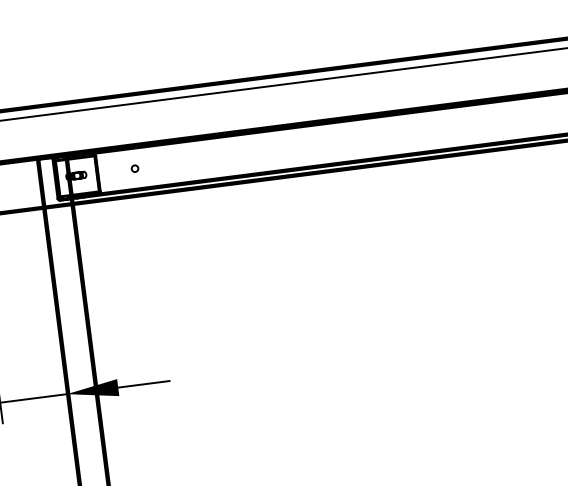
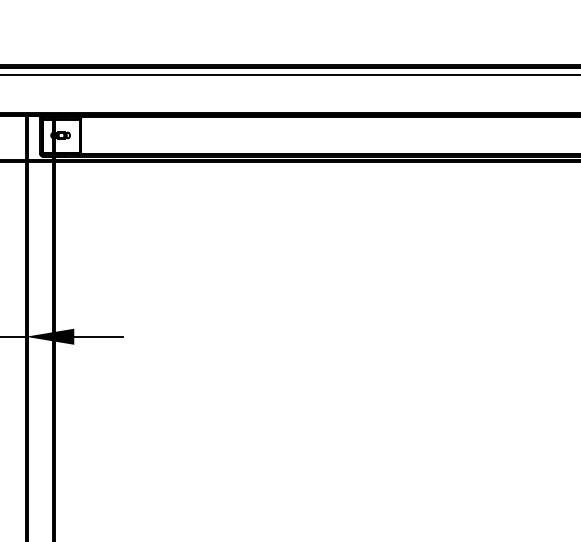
circle: (134, 168) -> (115, 135), removed

